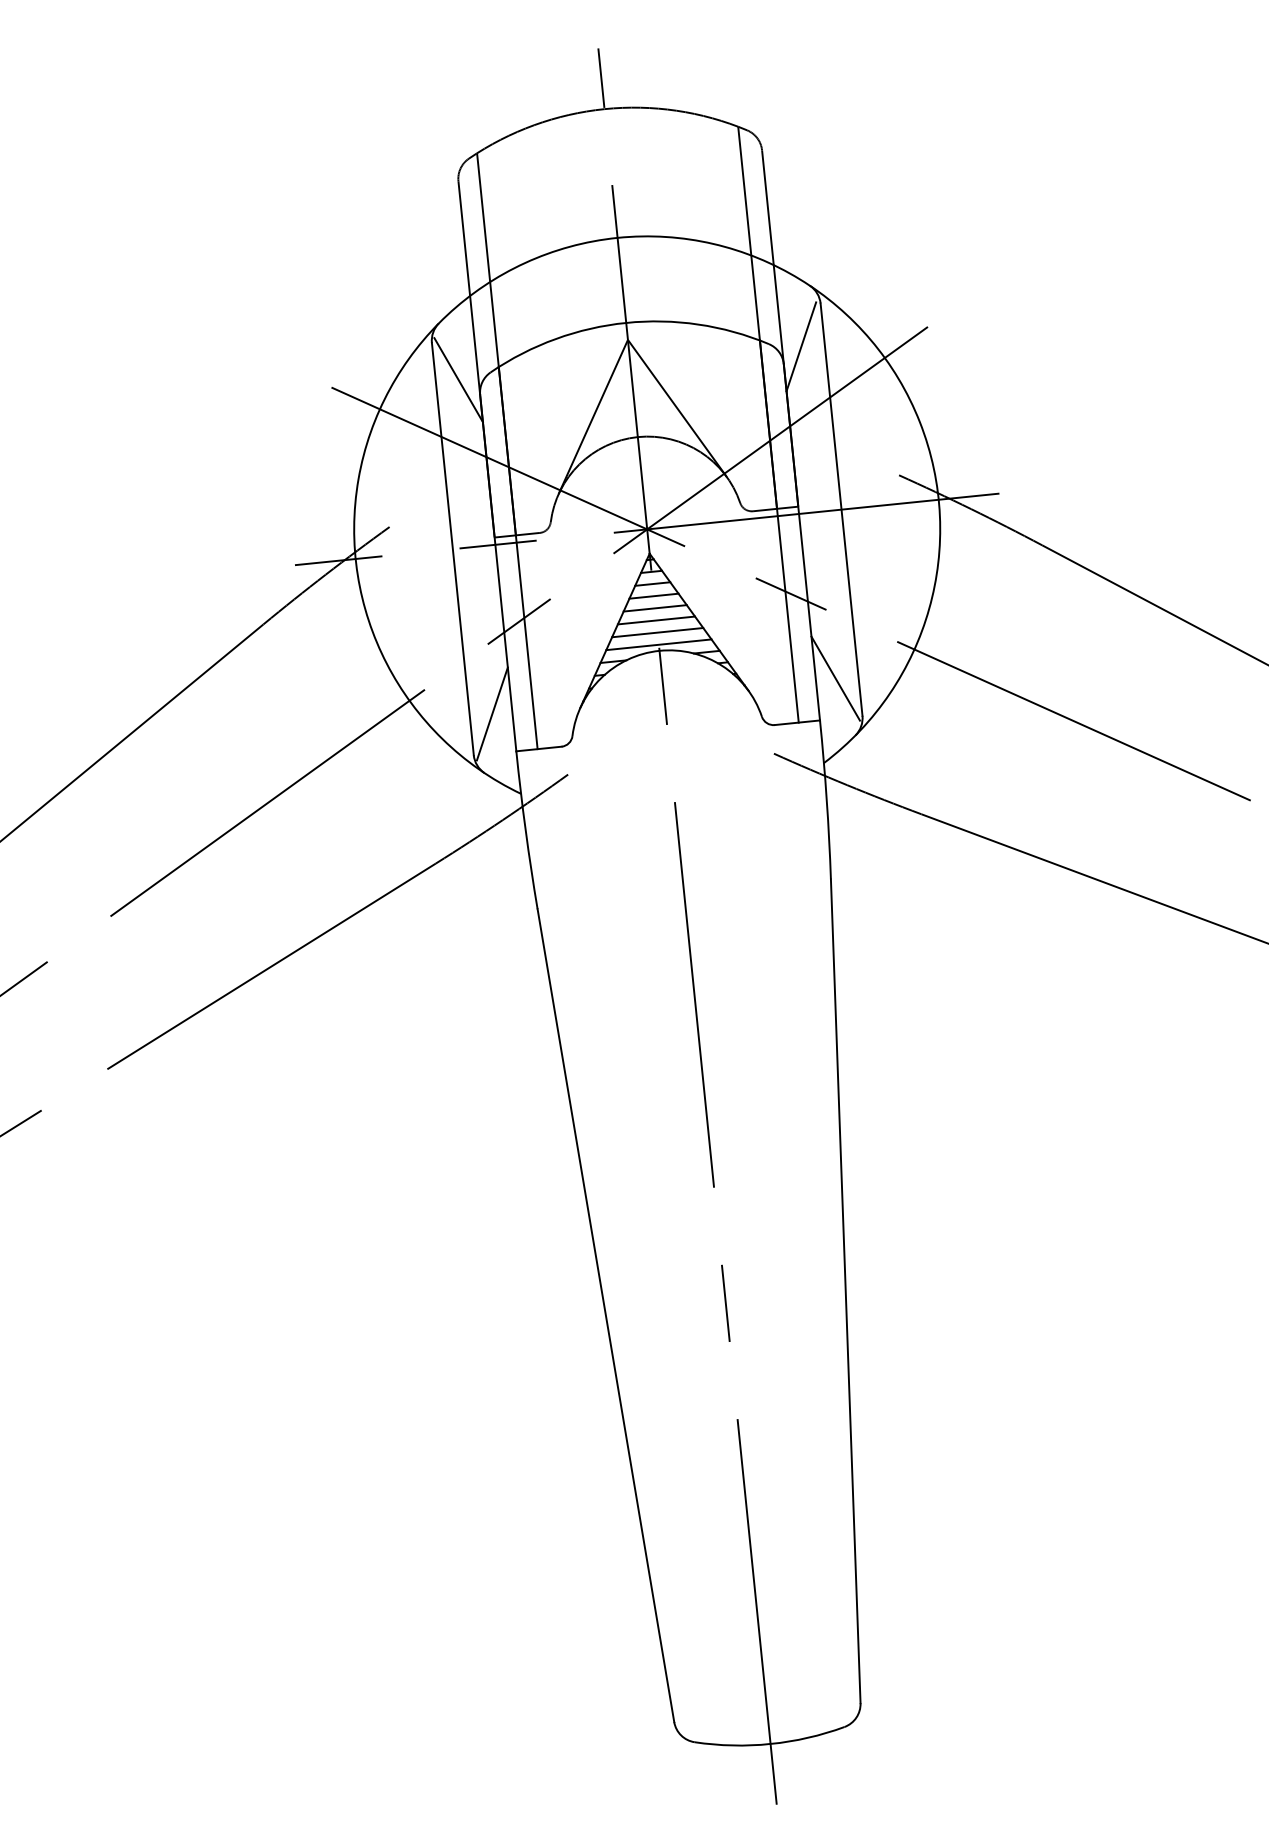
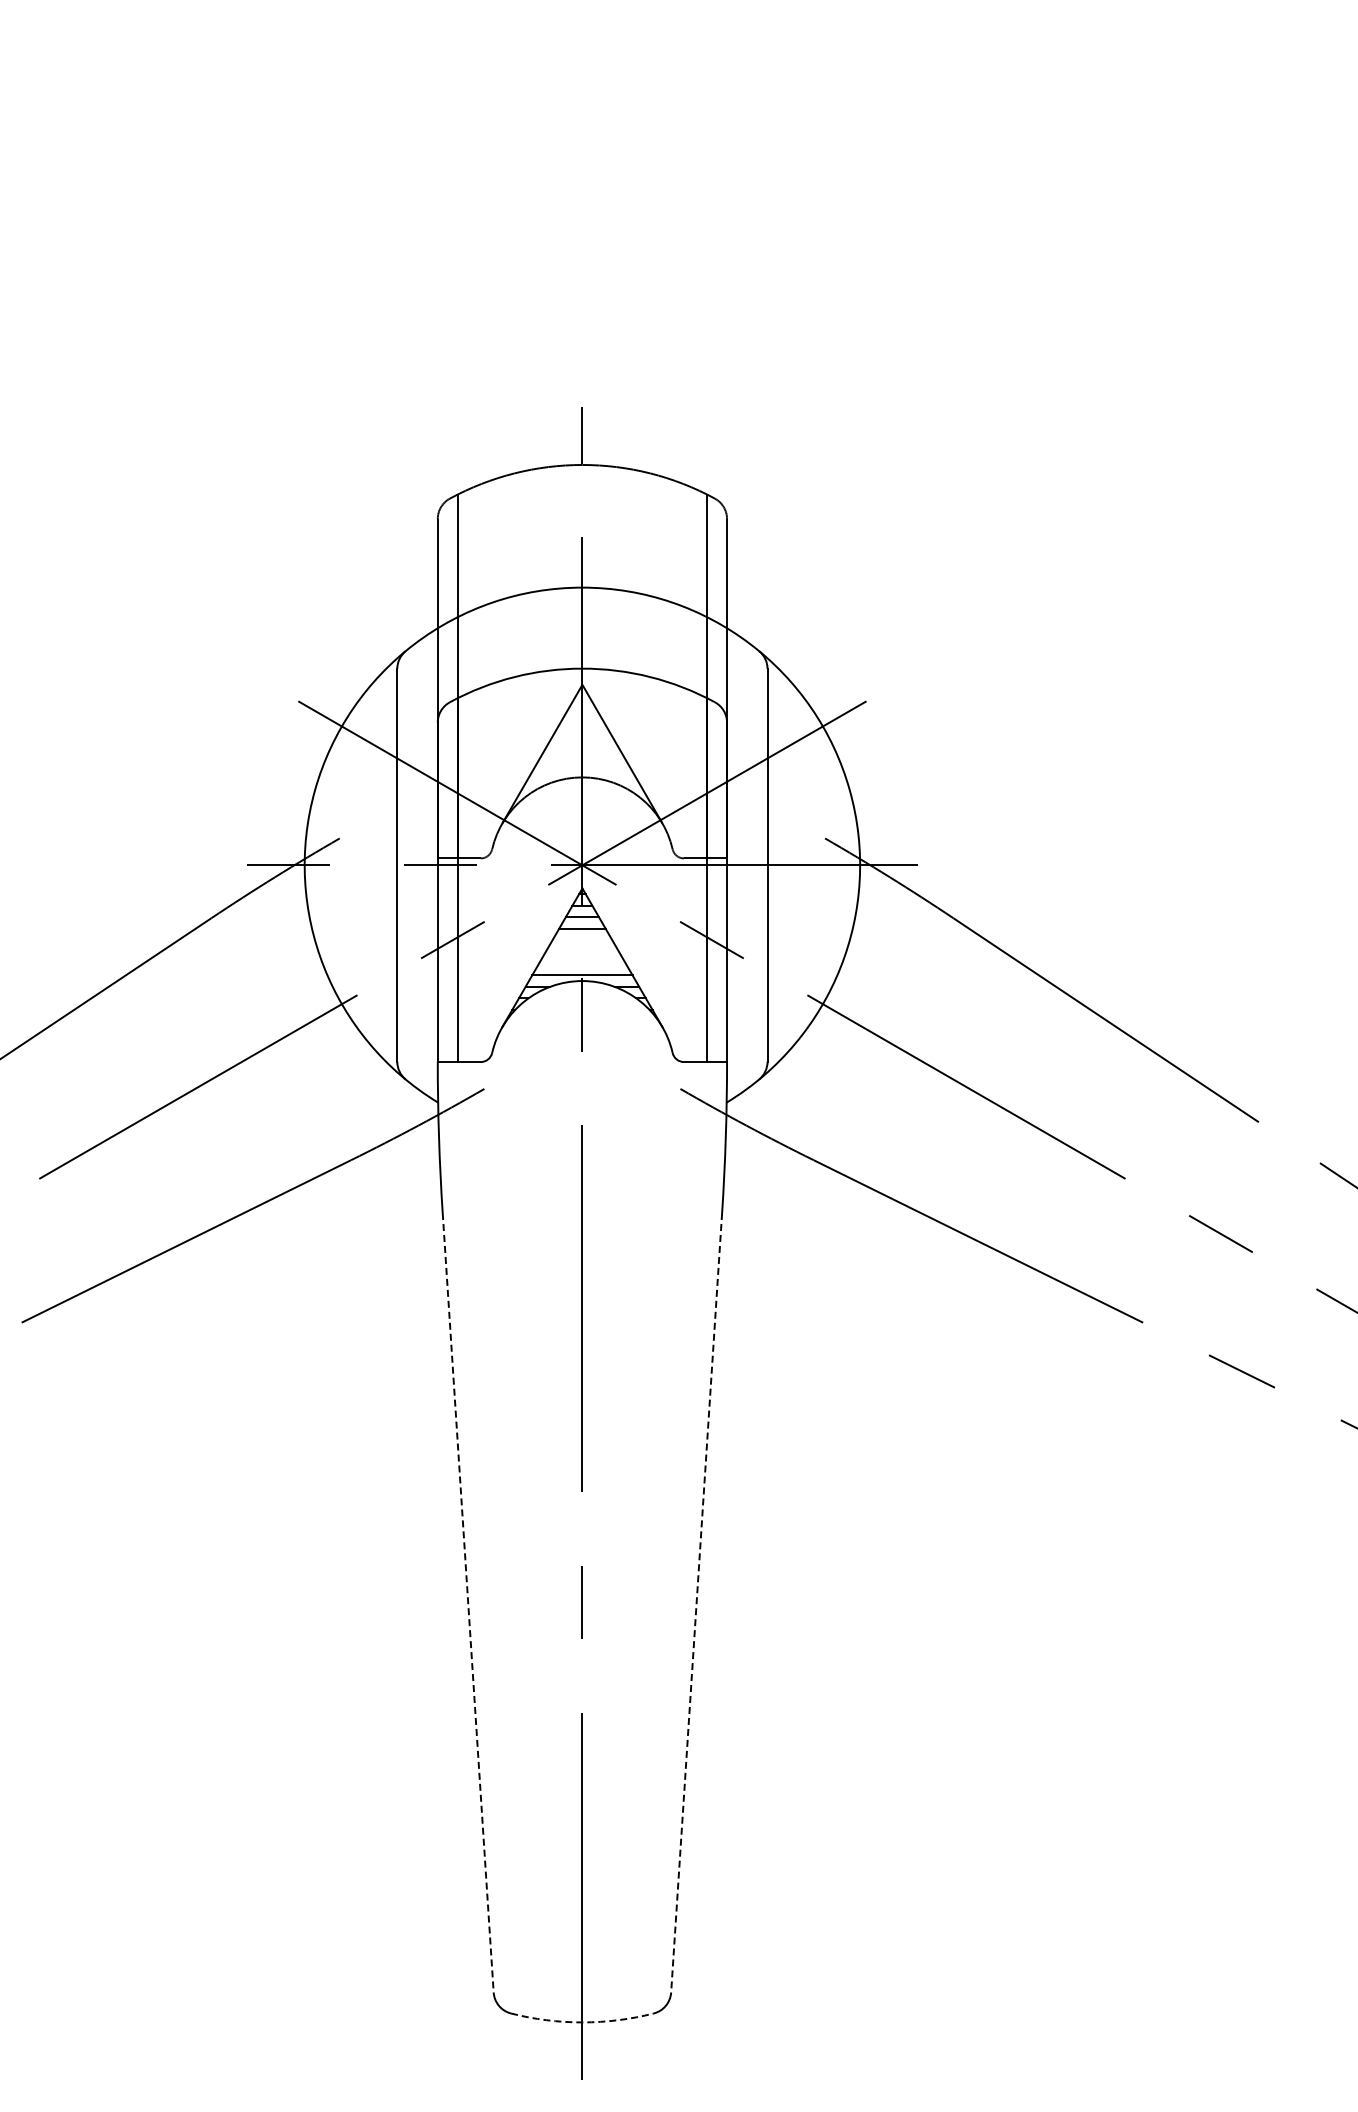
line: (801, 346) -> (745, 707), removed
line: (458, 380) -> (418, 706), removed
line: (655, 608) -> (582, 940), removed
line: (656, 620) -> (582, 952), removed
line: (657, 632) -> (582, 963), removed
line: (835, 679) -> (745, 1024), removed
line: (492, 713) -> (418, 1024), removed
line: (845, 1291) -> (696, 1602), solid -> dashed
line: (606, 1315) -> (468, 1602), solid -> dashed
arc: (770, 1744) -> (582, 2022), solid -> dashed

